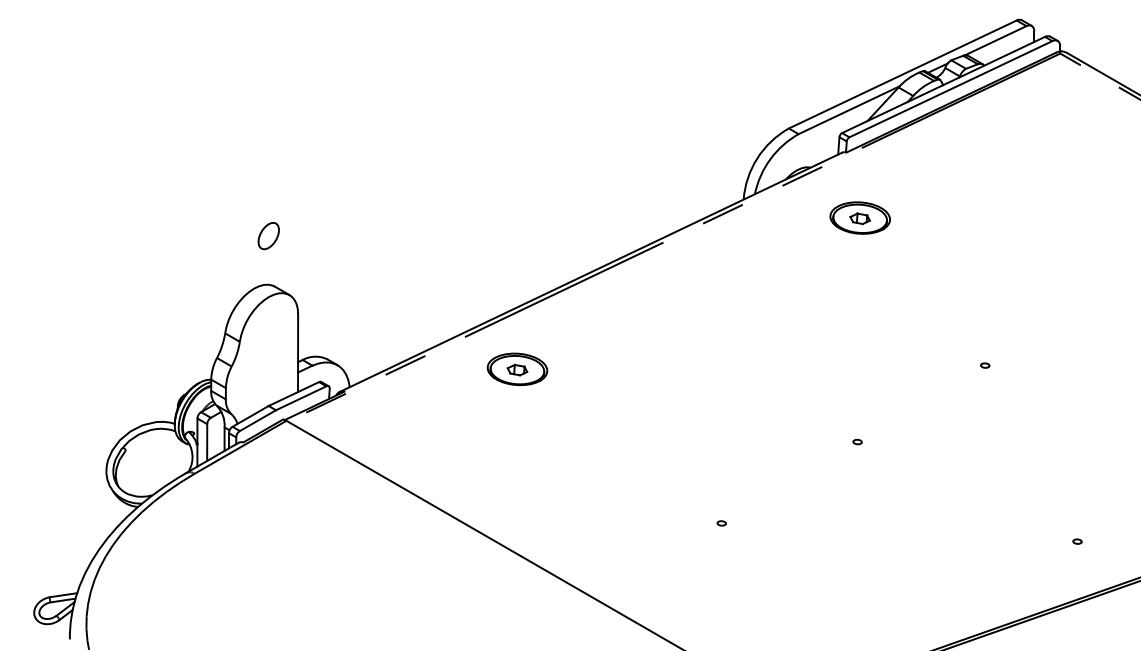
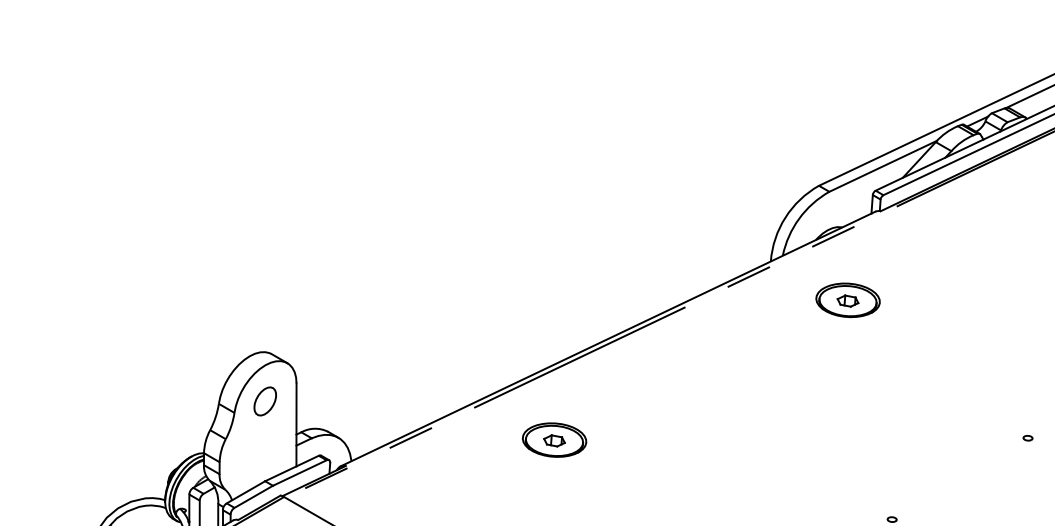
part: (859, 217) -> (847, 299), moved
part: (268, 236) -> (264, 401), moved
part: (517, 369) -> (554, 440), moved

